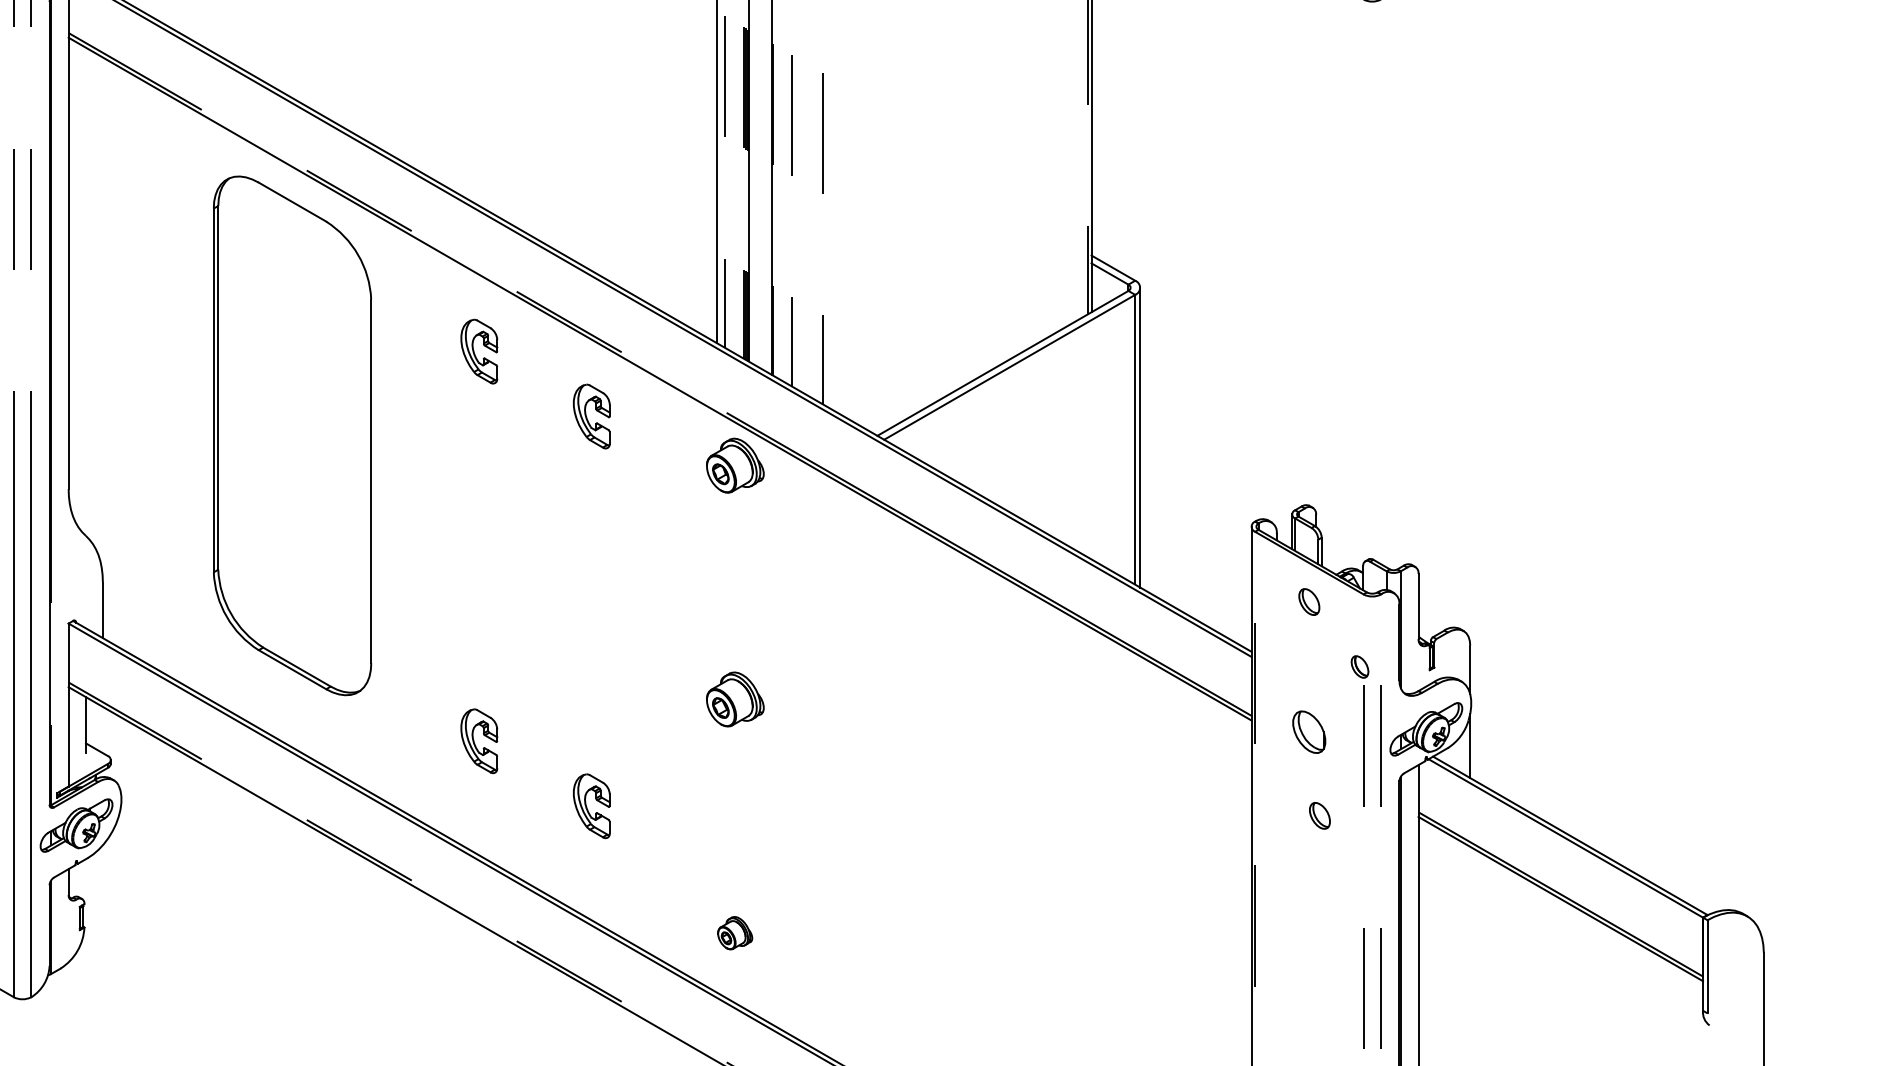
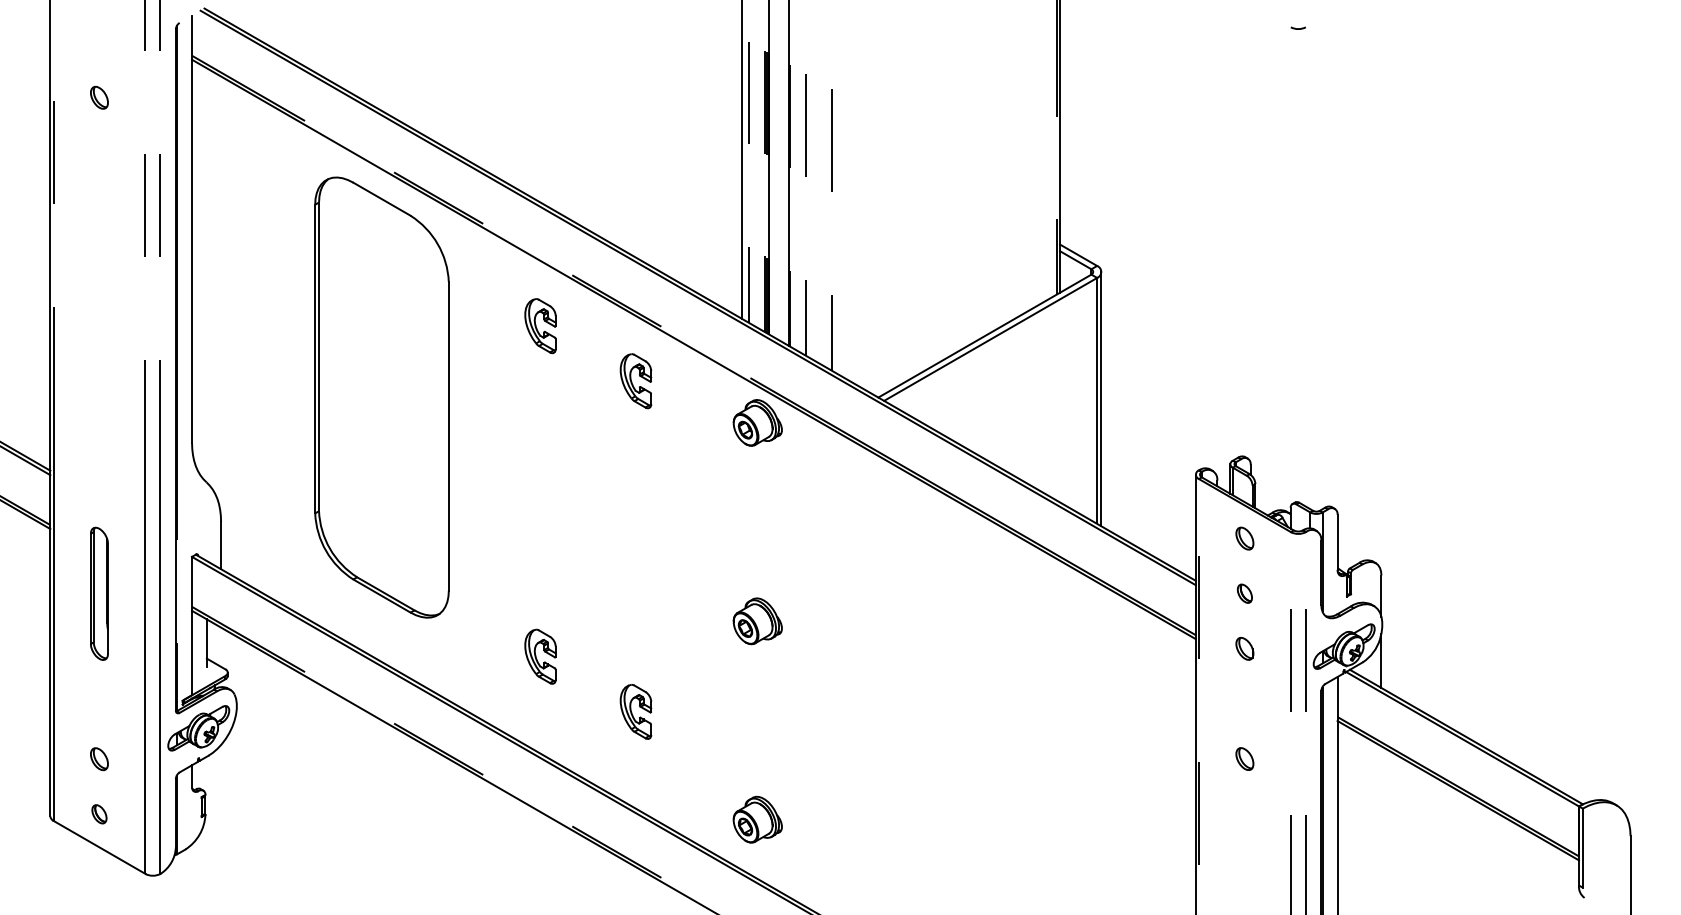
part: (1359, 666) -> (1244, 593), moved
part: (1308, 731) -> (1244, 648), size x0.62
part: (1319, 815) -> (1244, 758), moved
part: (734, 933) -> (757, 819), size x1.67

